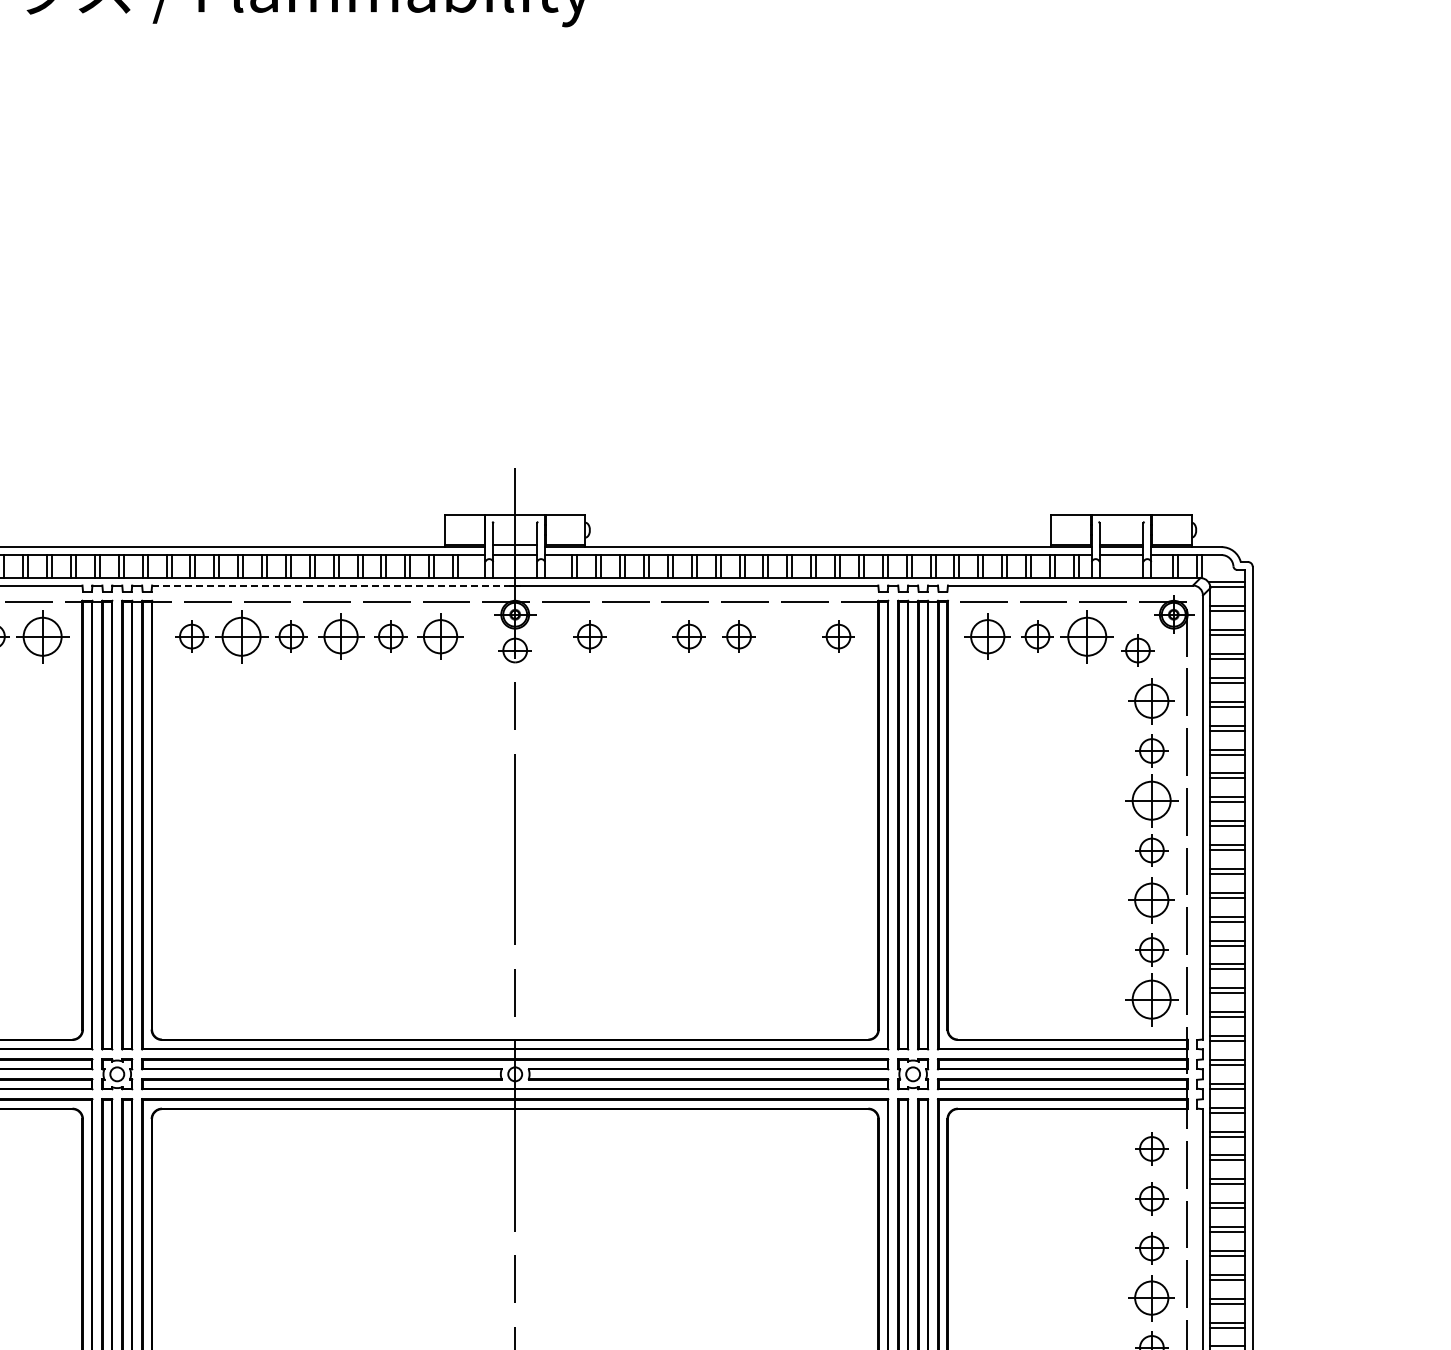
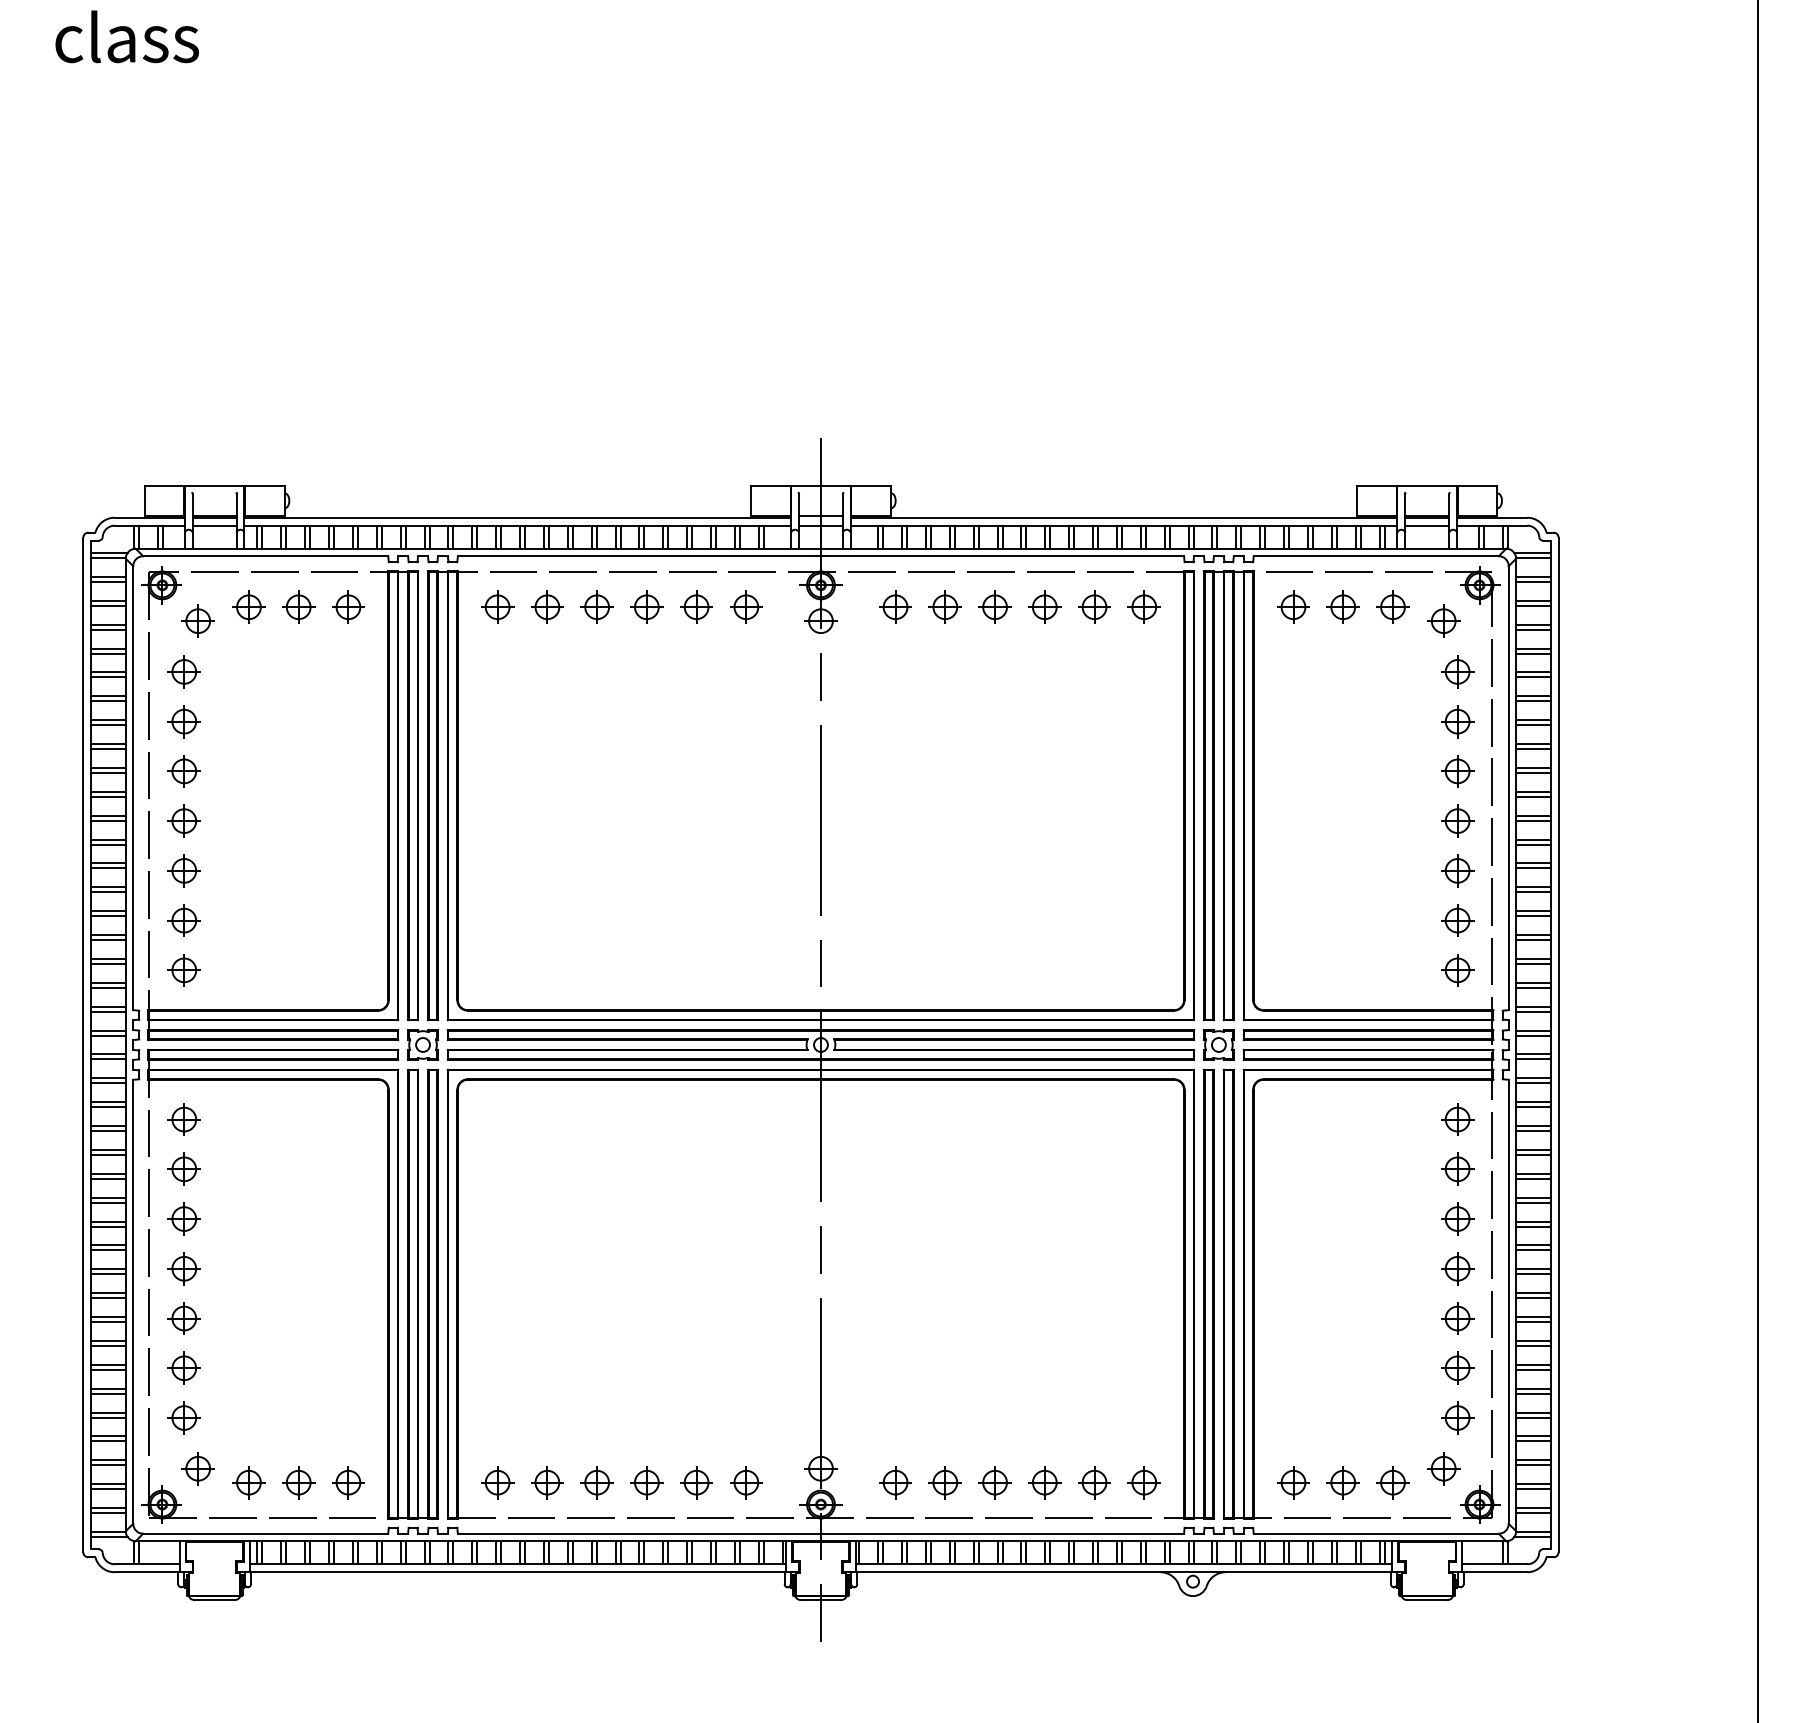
line: (333, 585) -> (639, 556), dashed -> solid
part: (42, 635) -> (348, 606), size x0.62
part: (241, 635) -> (547, 606), size x0.62
part: (340, 635) -> (646, 606), size x0.71
part: (440, 635) -> (746, 606), size x0.71
part: (638, 635) -> (944, 606), added
part: (788, 635) -> (1094, 606), added
part: (987, 635) -> (1293, 606), size x0.71
part: (1086, 635) -> (1392, 606), size x0.62
part: (1151, 700) -> (1457, 671), size x0.71
part: (1151, 800) -> (1457, 771), size x0.62
part: (1151, 899) -> (1457, 870), size x0.71
part: (1151, 999) -> (1457, 970), size x0.62
part: (1151, 1297) -> (1457, 1268), size x0.71

